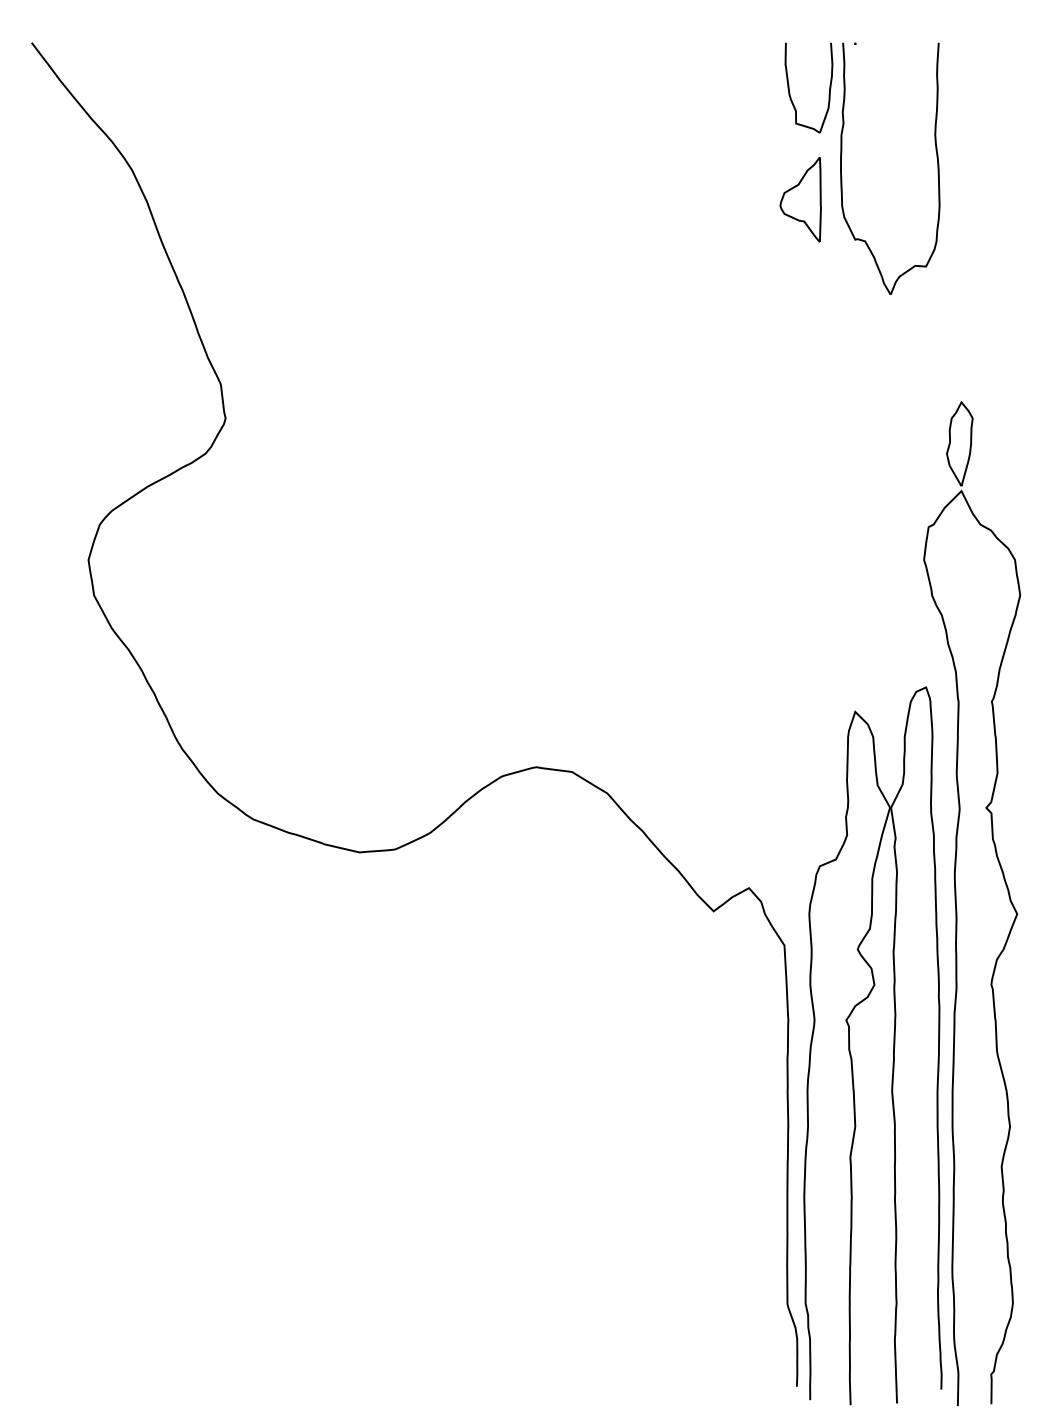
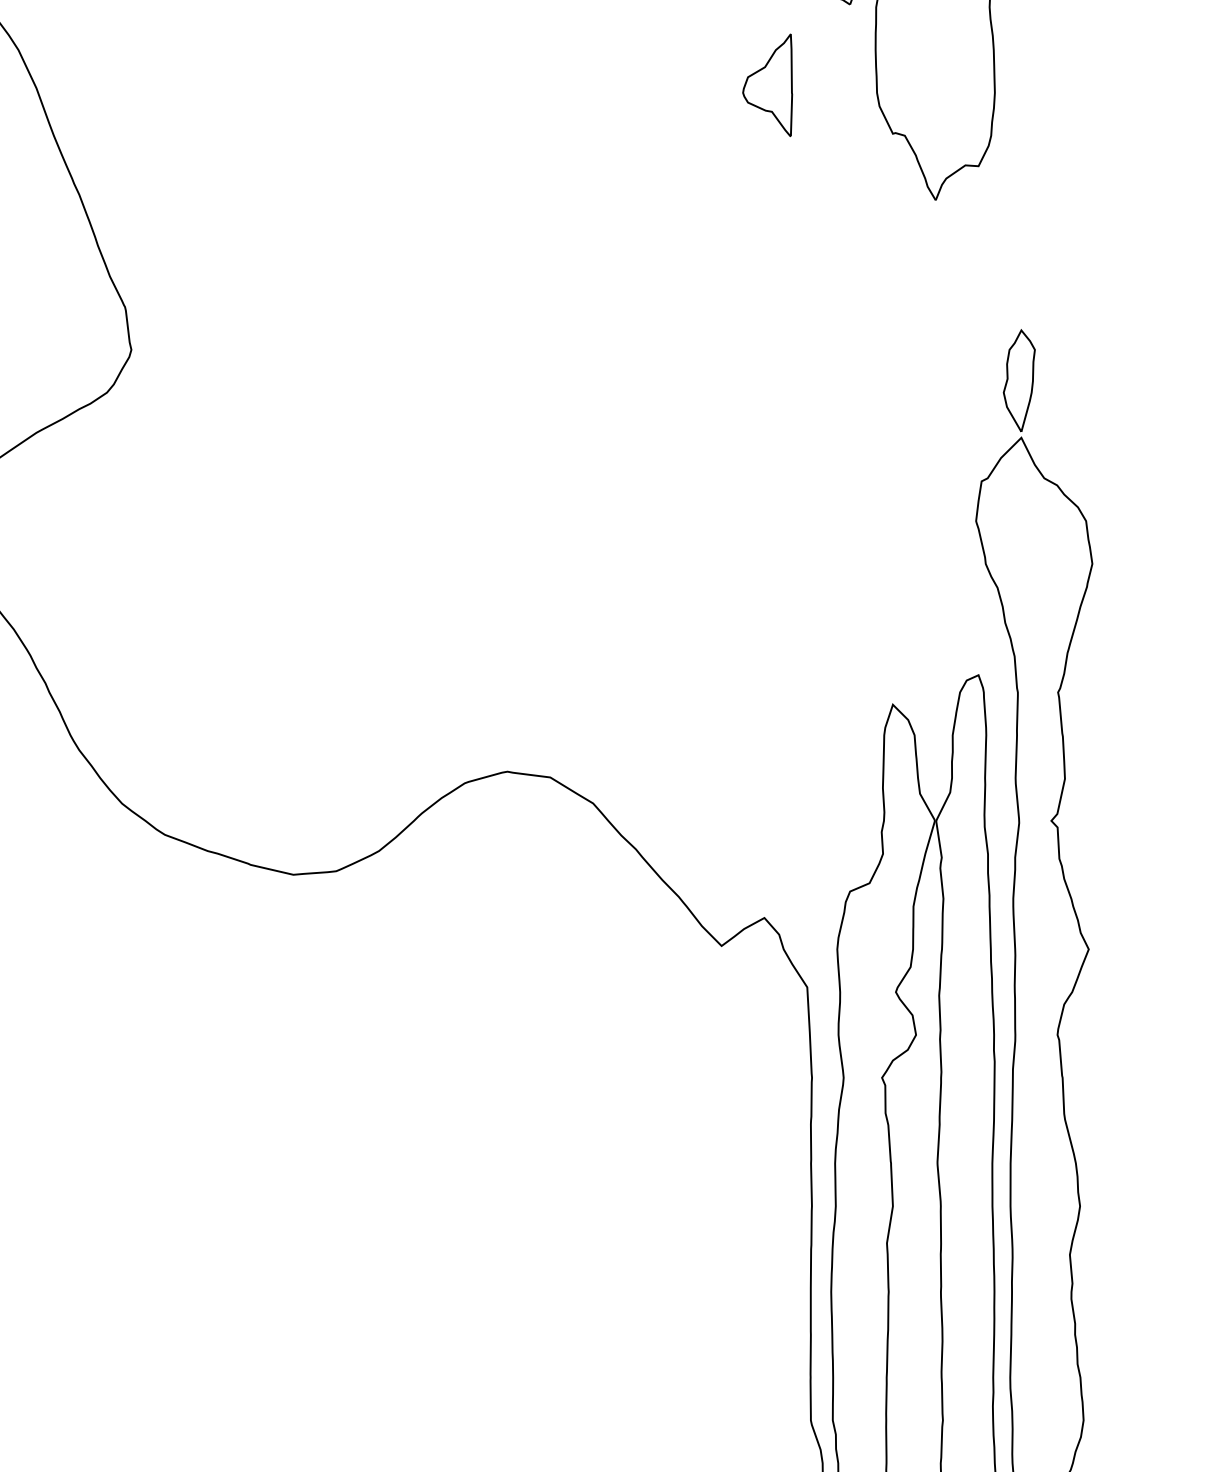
part: (800, 199) -> (767, 85), moved

